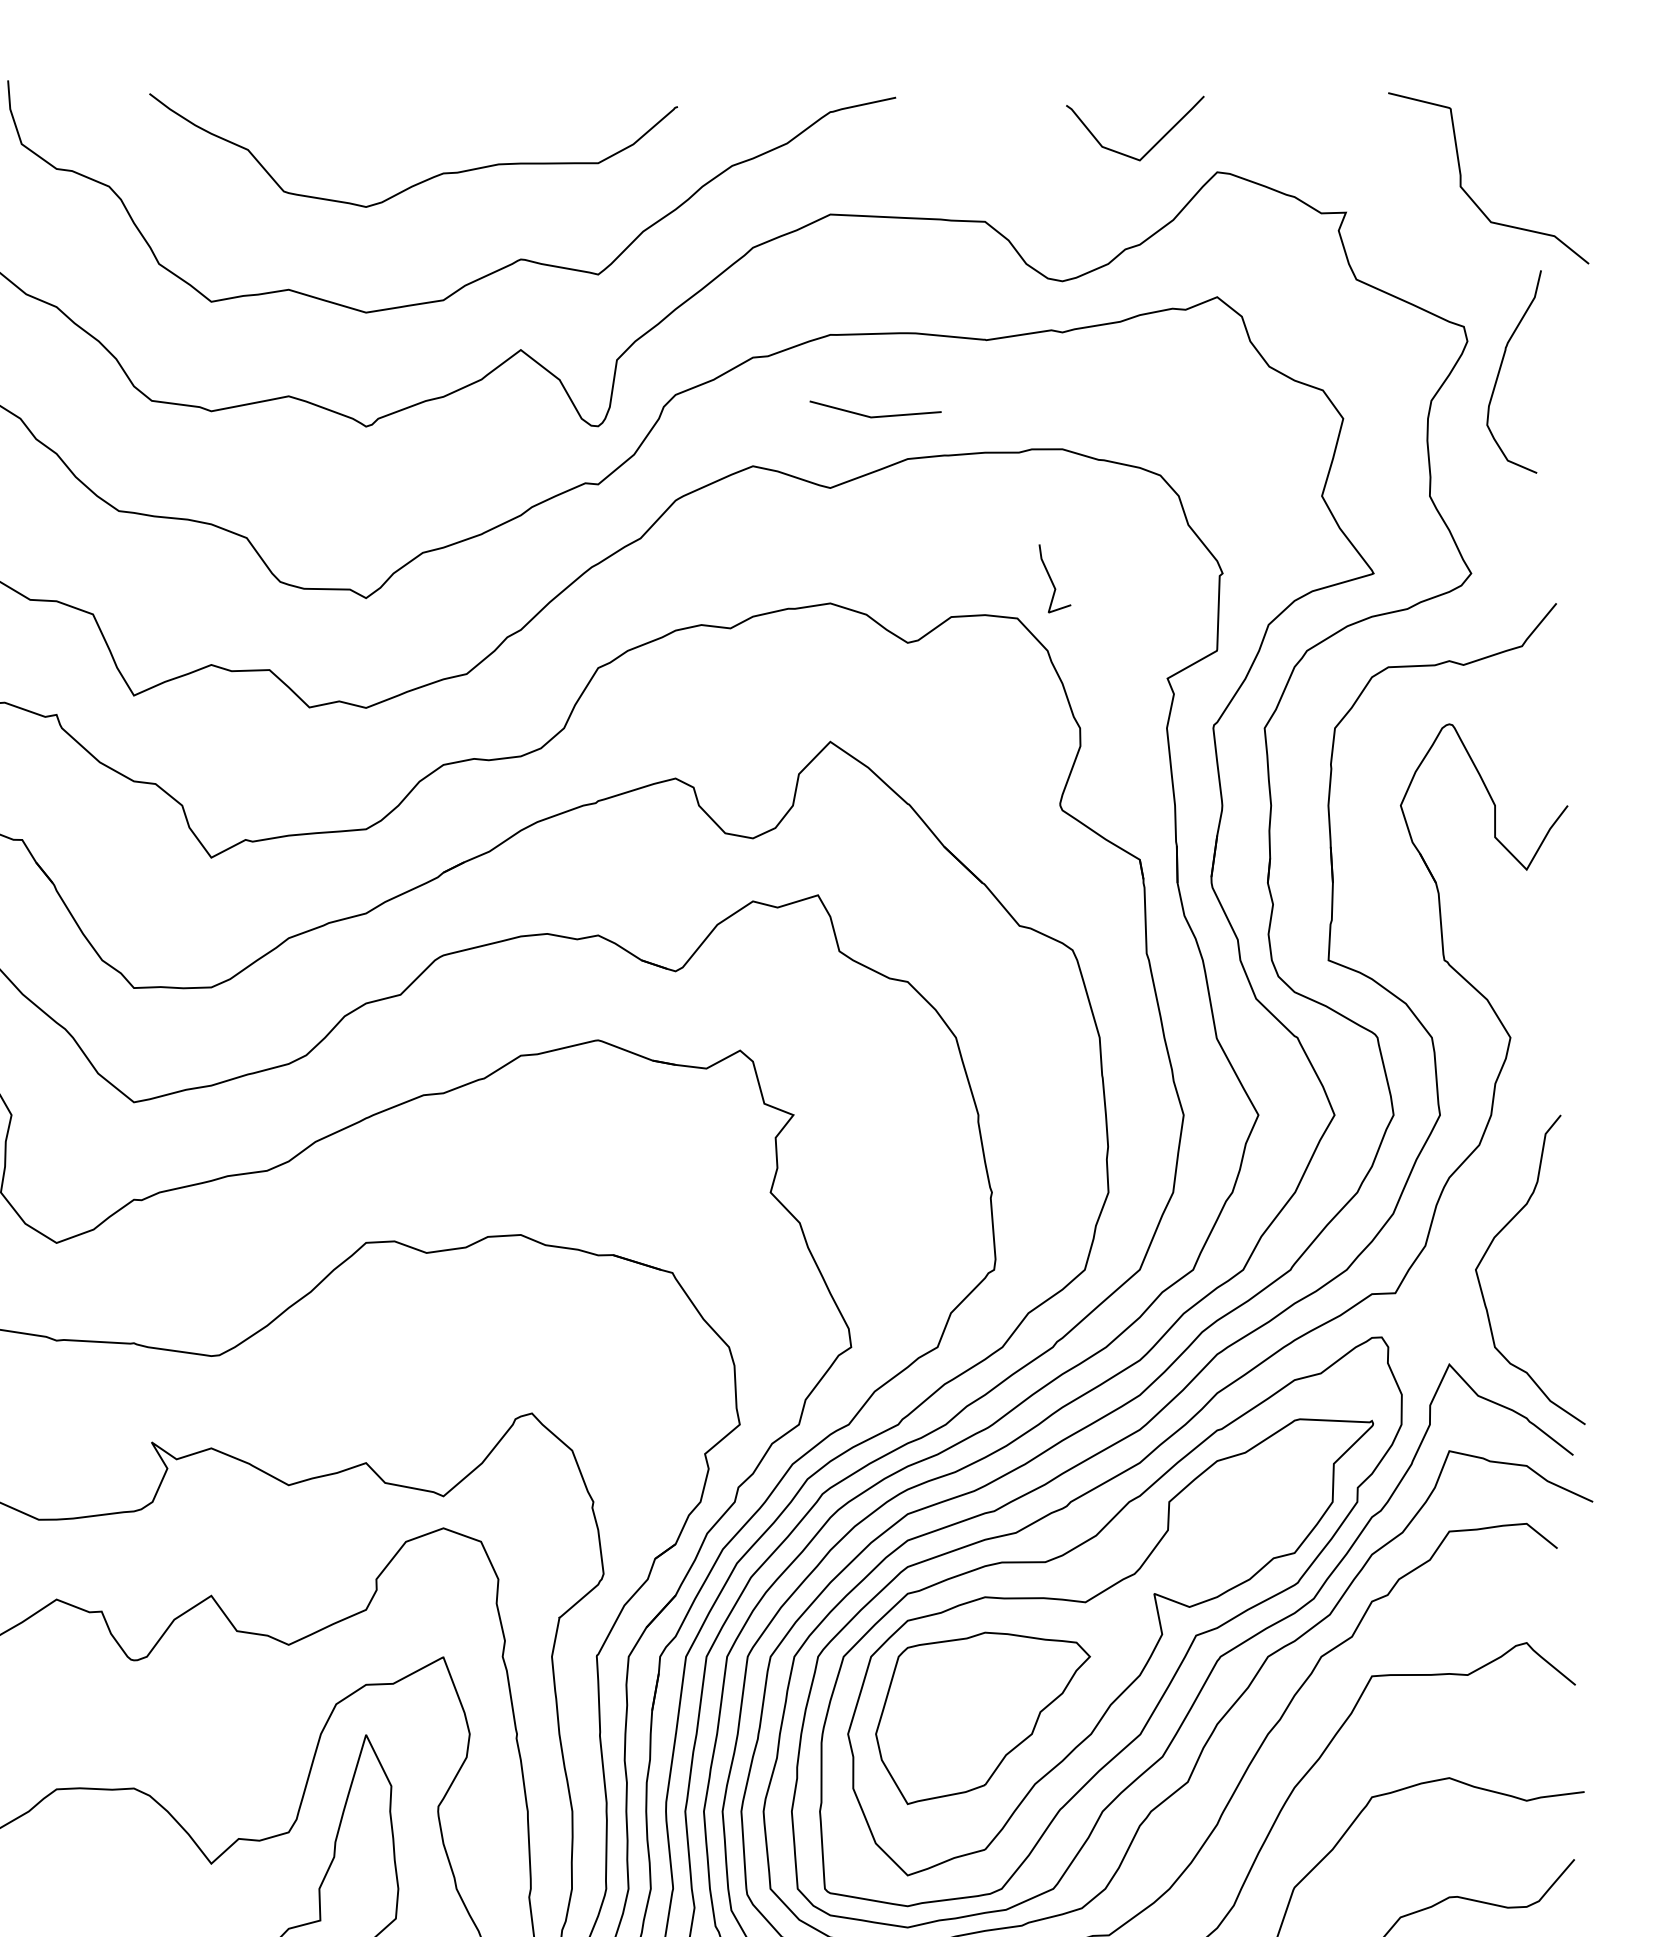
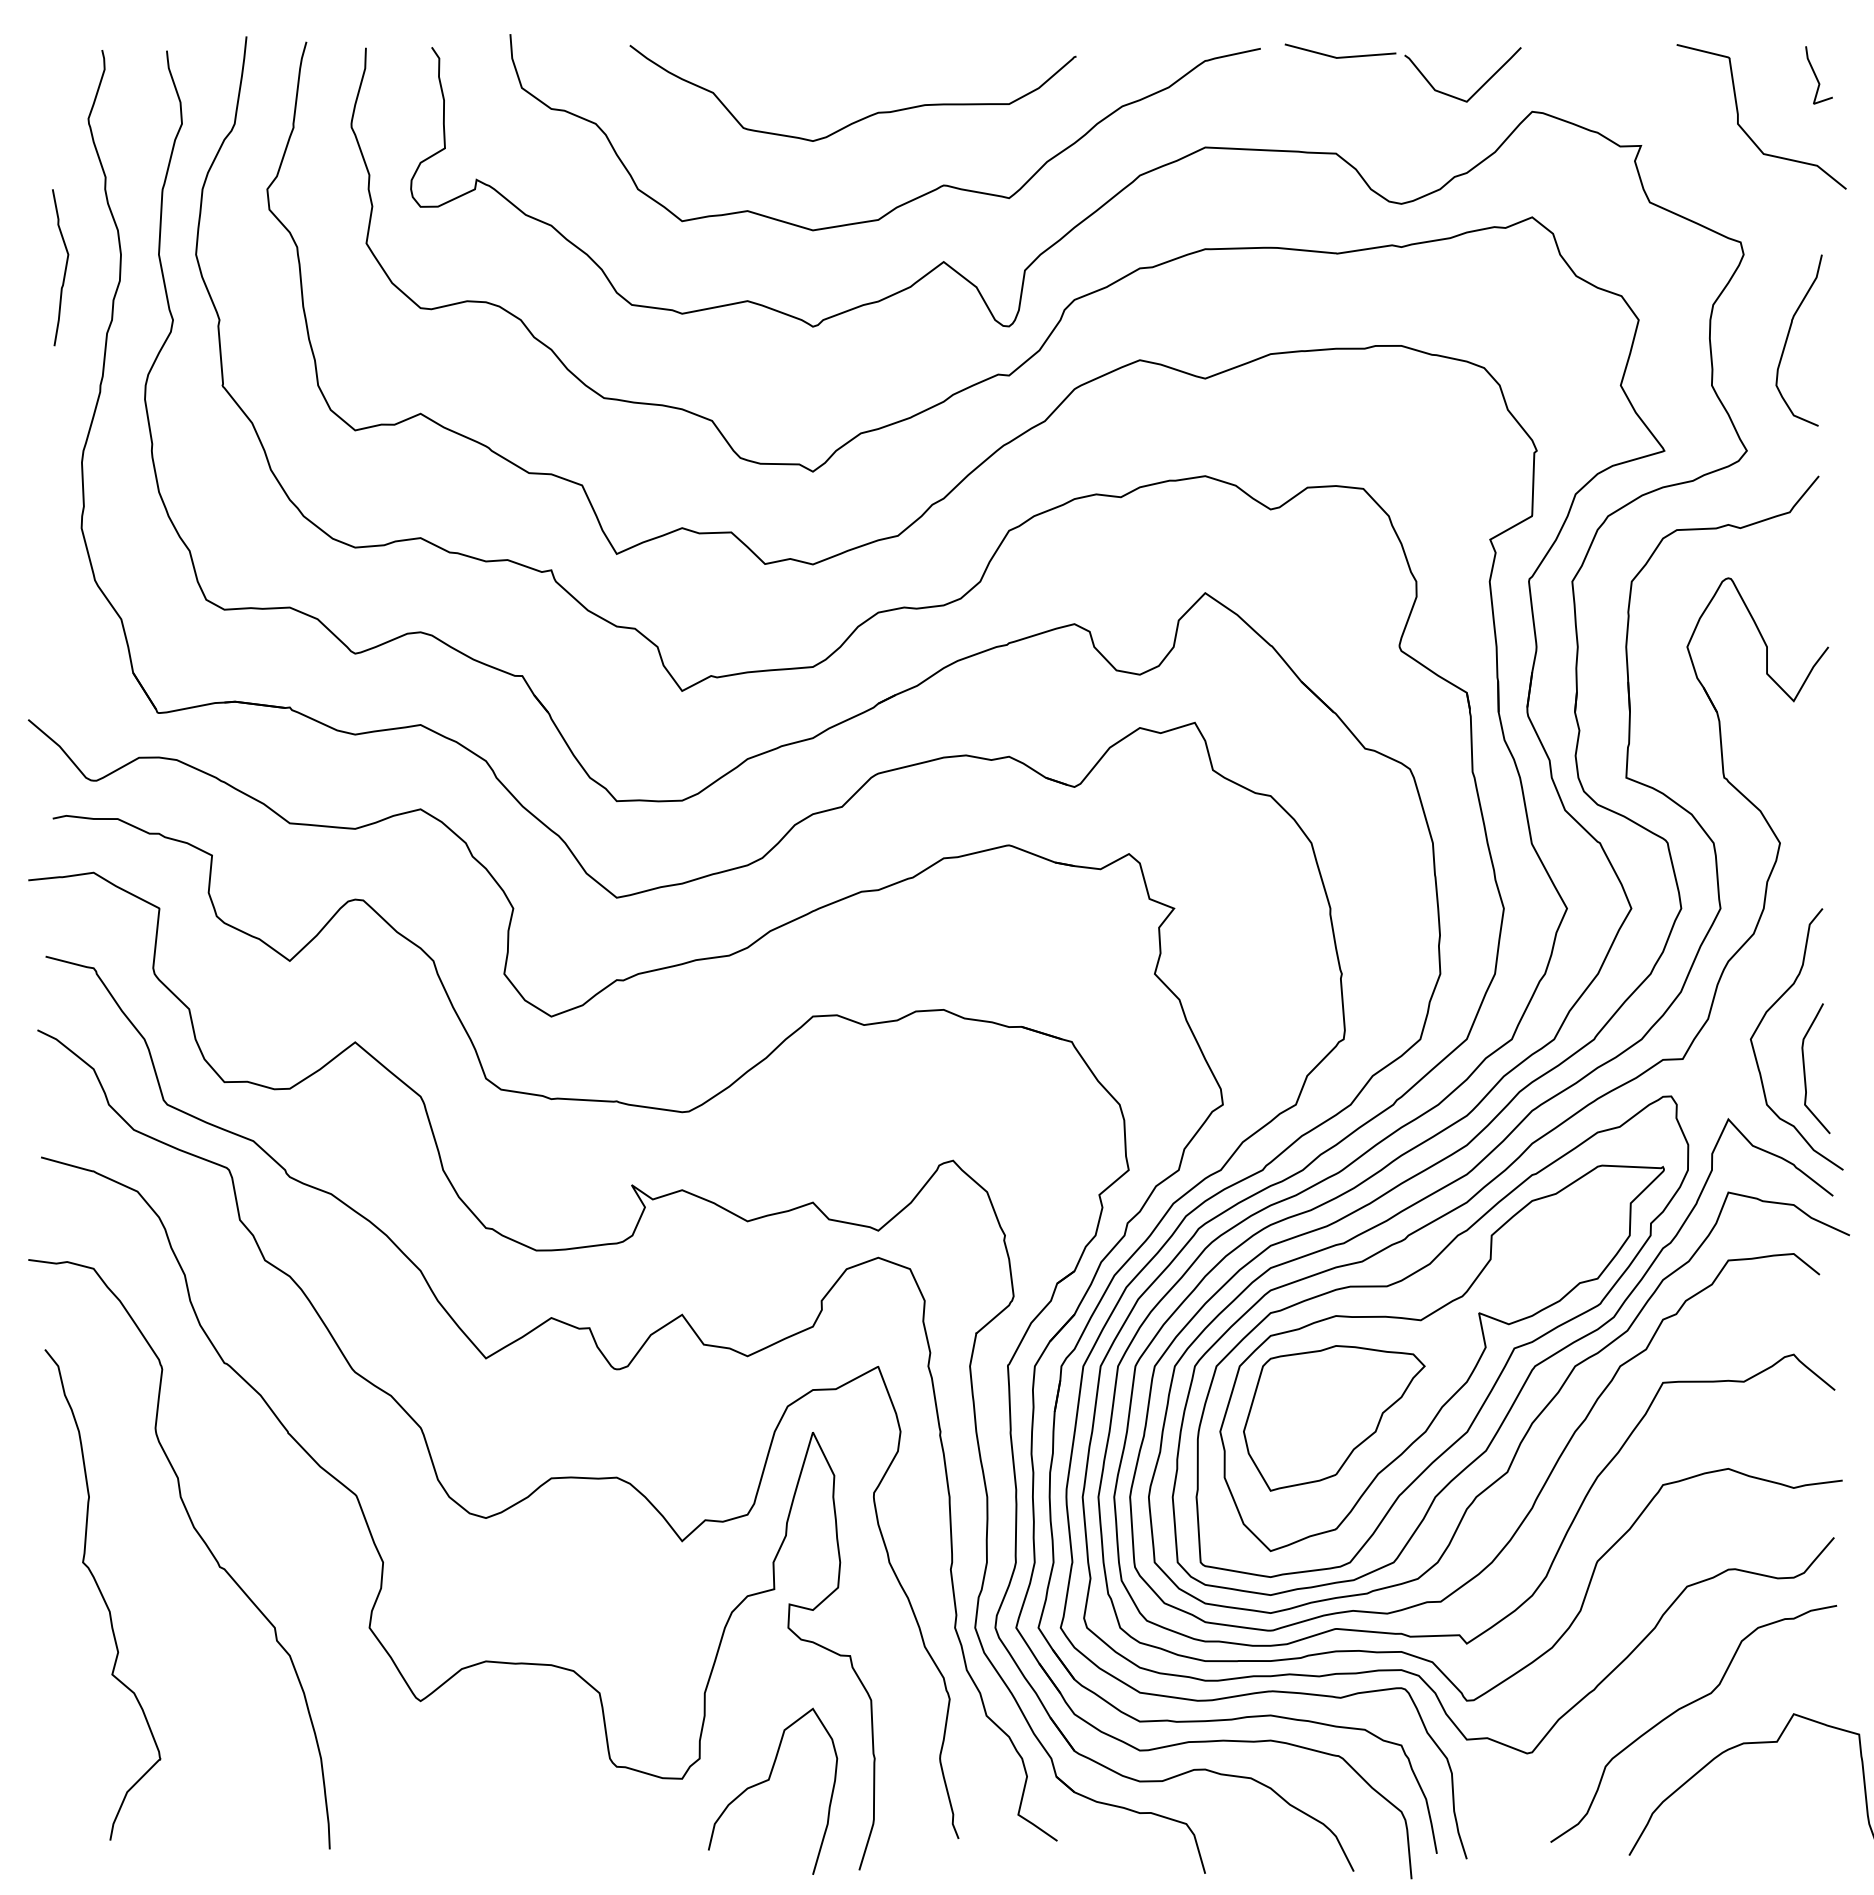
curve: (1501, 368) -> (1788, 337), moved
line: (875, 415) -> (1340, 56), moved
line: (1051, 579) -> (1816, 75), moved
curve: (1540, 1305) -> (1805, 1069), added

